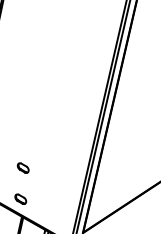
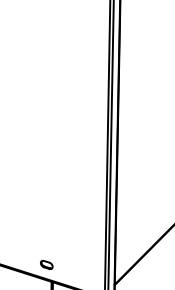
part: (23, 167) -> (42, 233), removed

